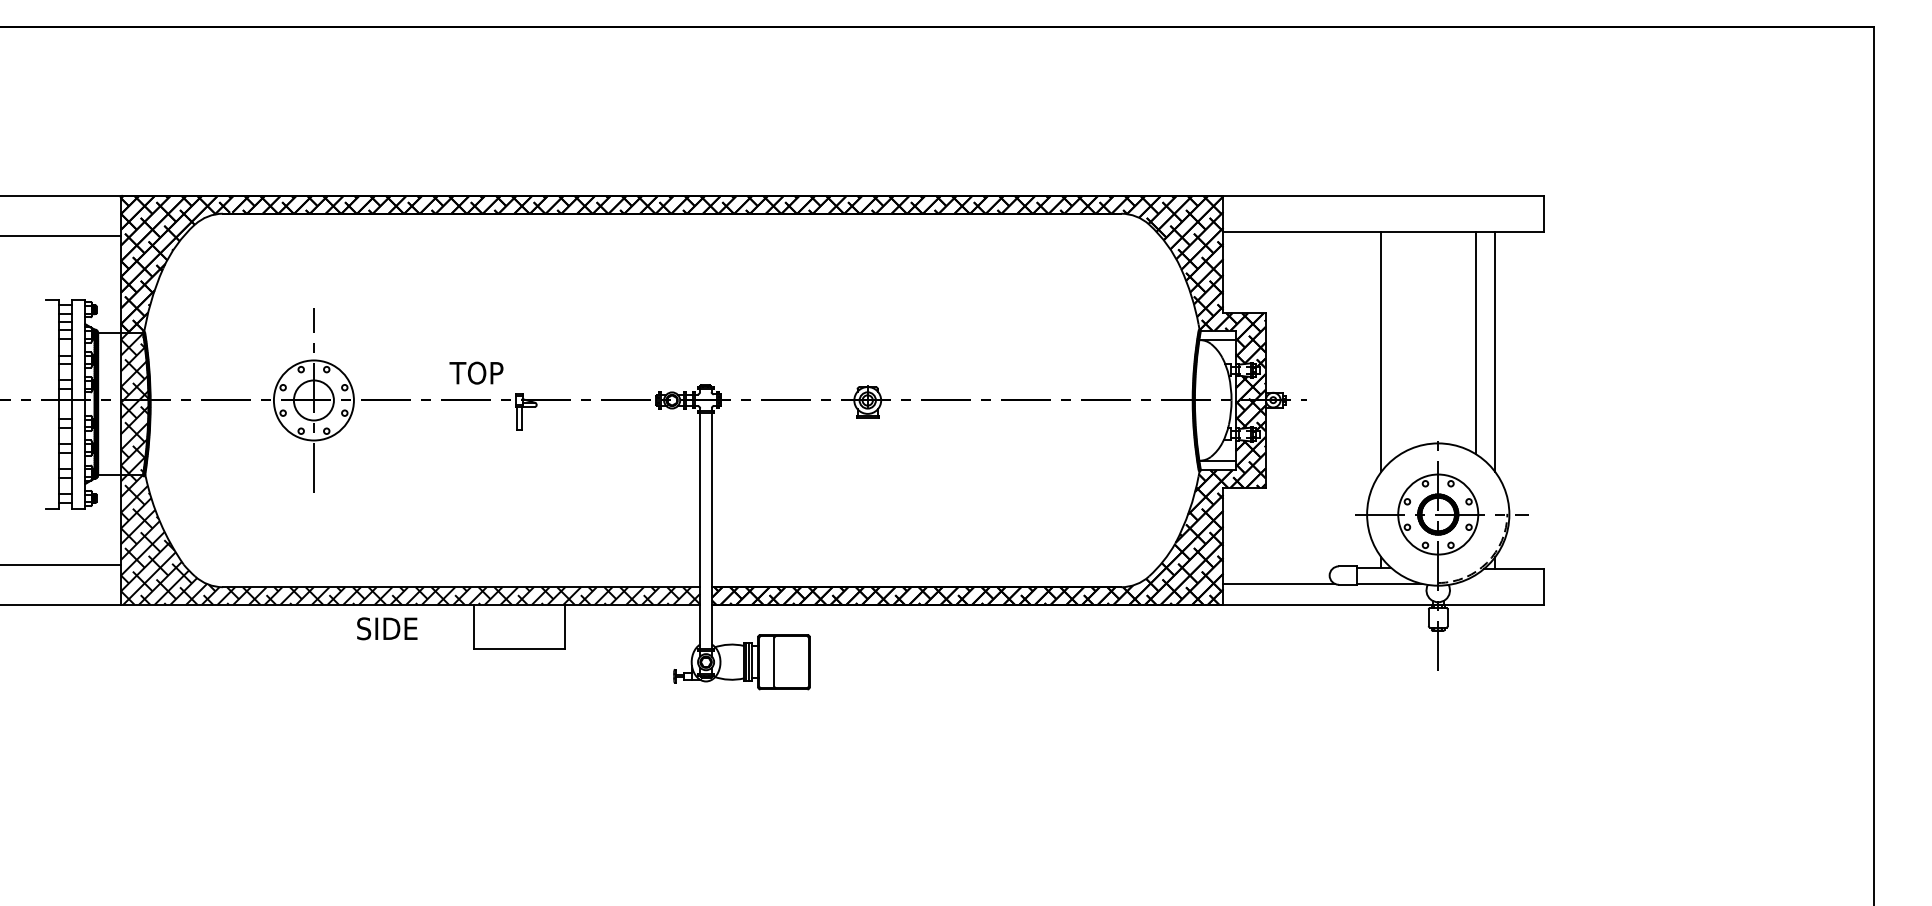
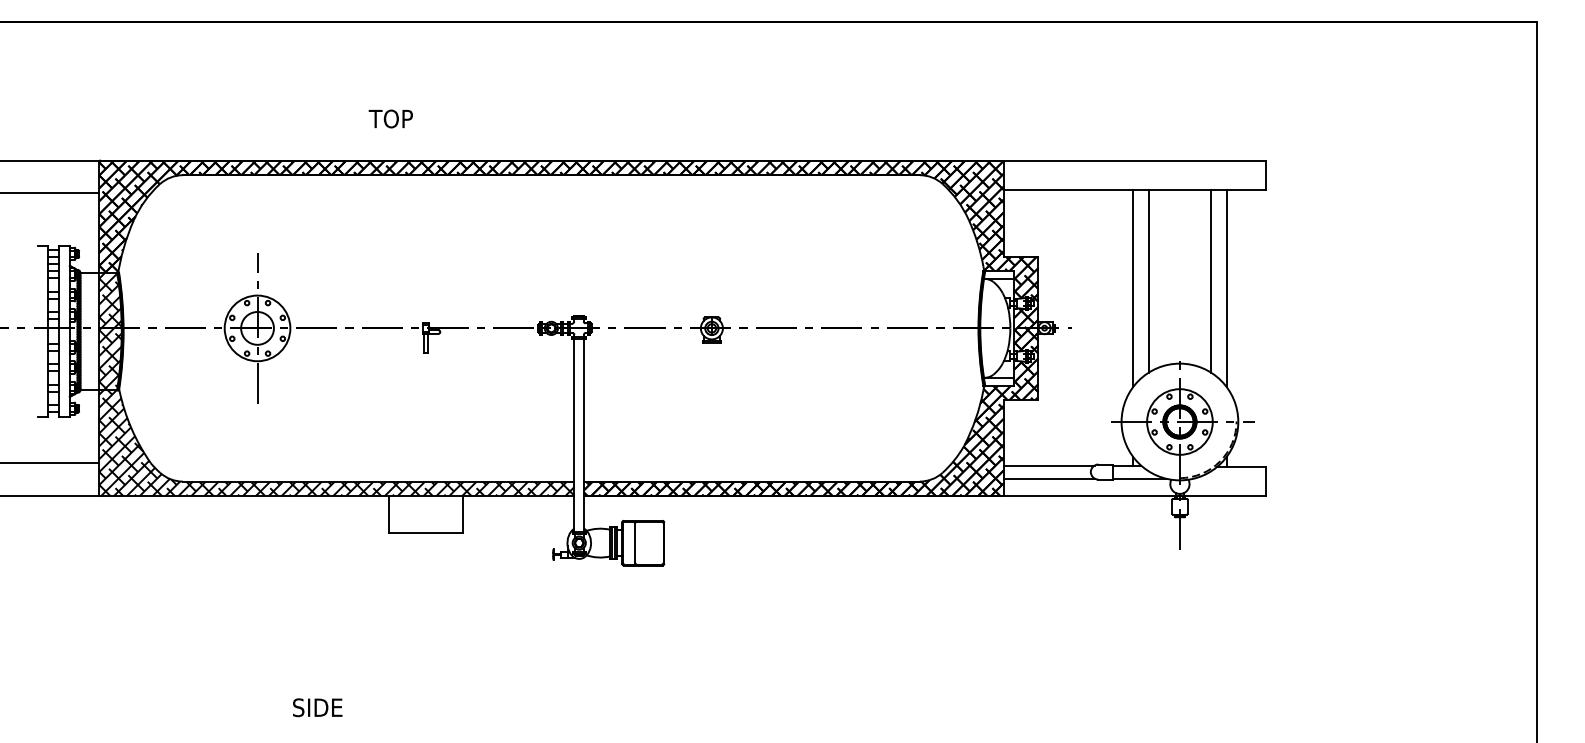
line: (1399, 343) -> (1148, 281), added
text: (476, 372) -> (390, 118), moved
line: (1278, 567) -> (1048, 465), added
text: (387, 628) -> (317, 707), moved

